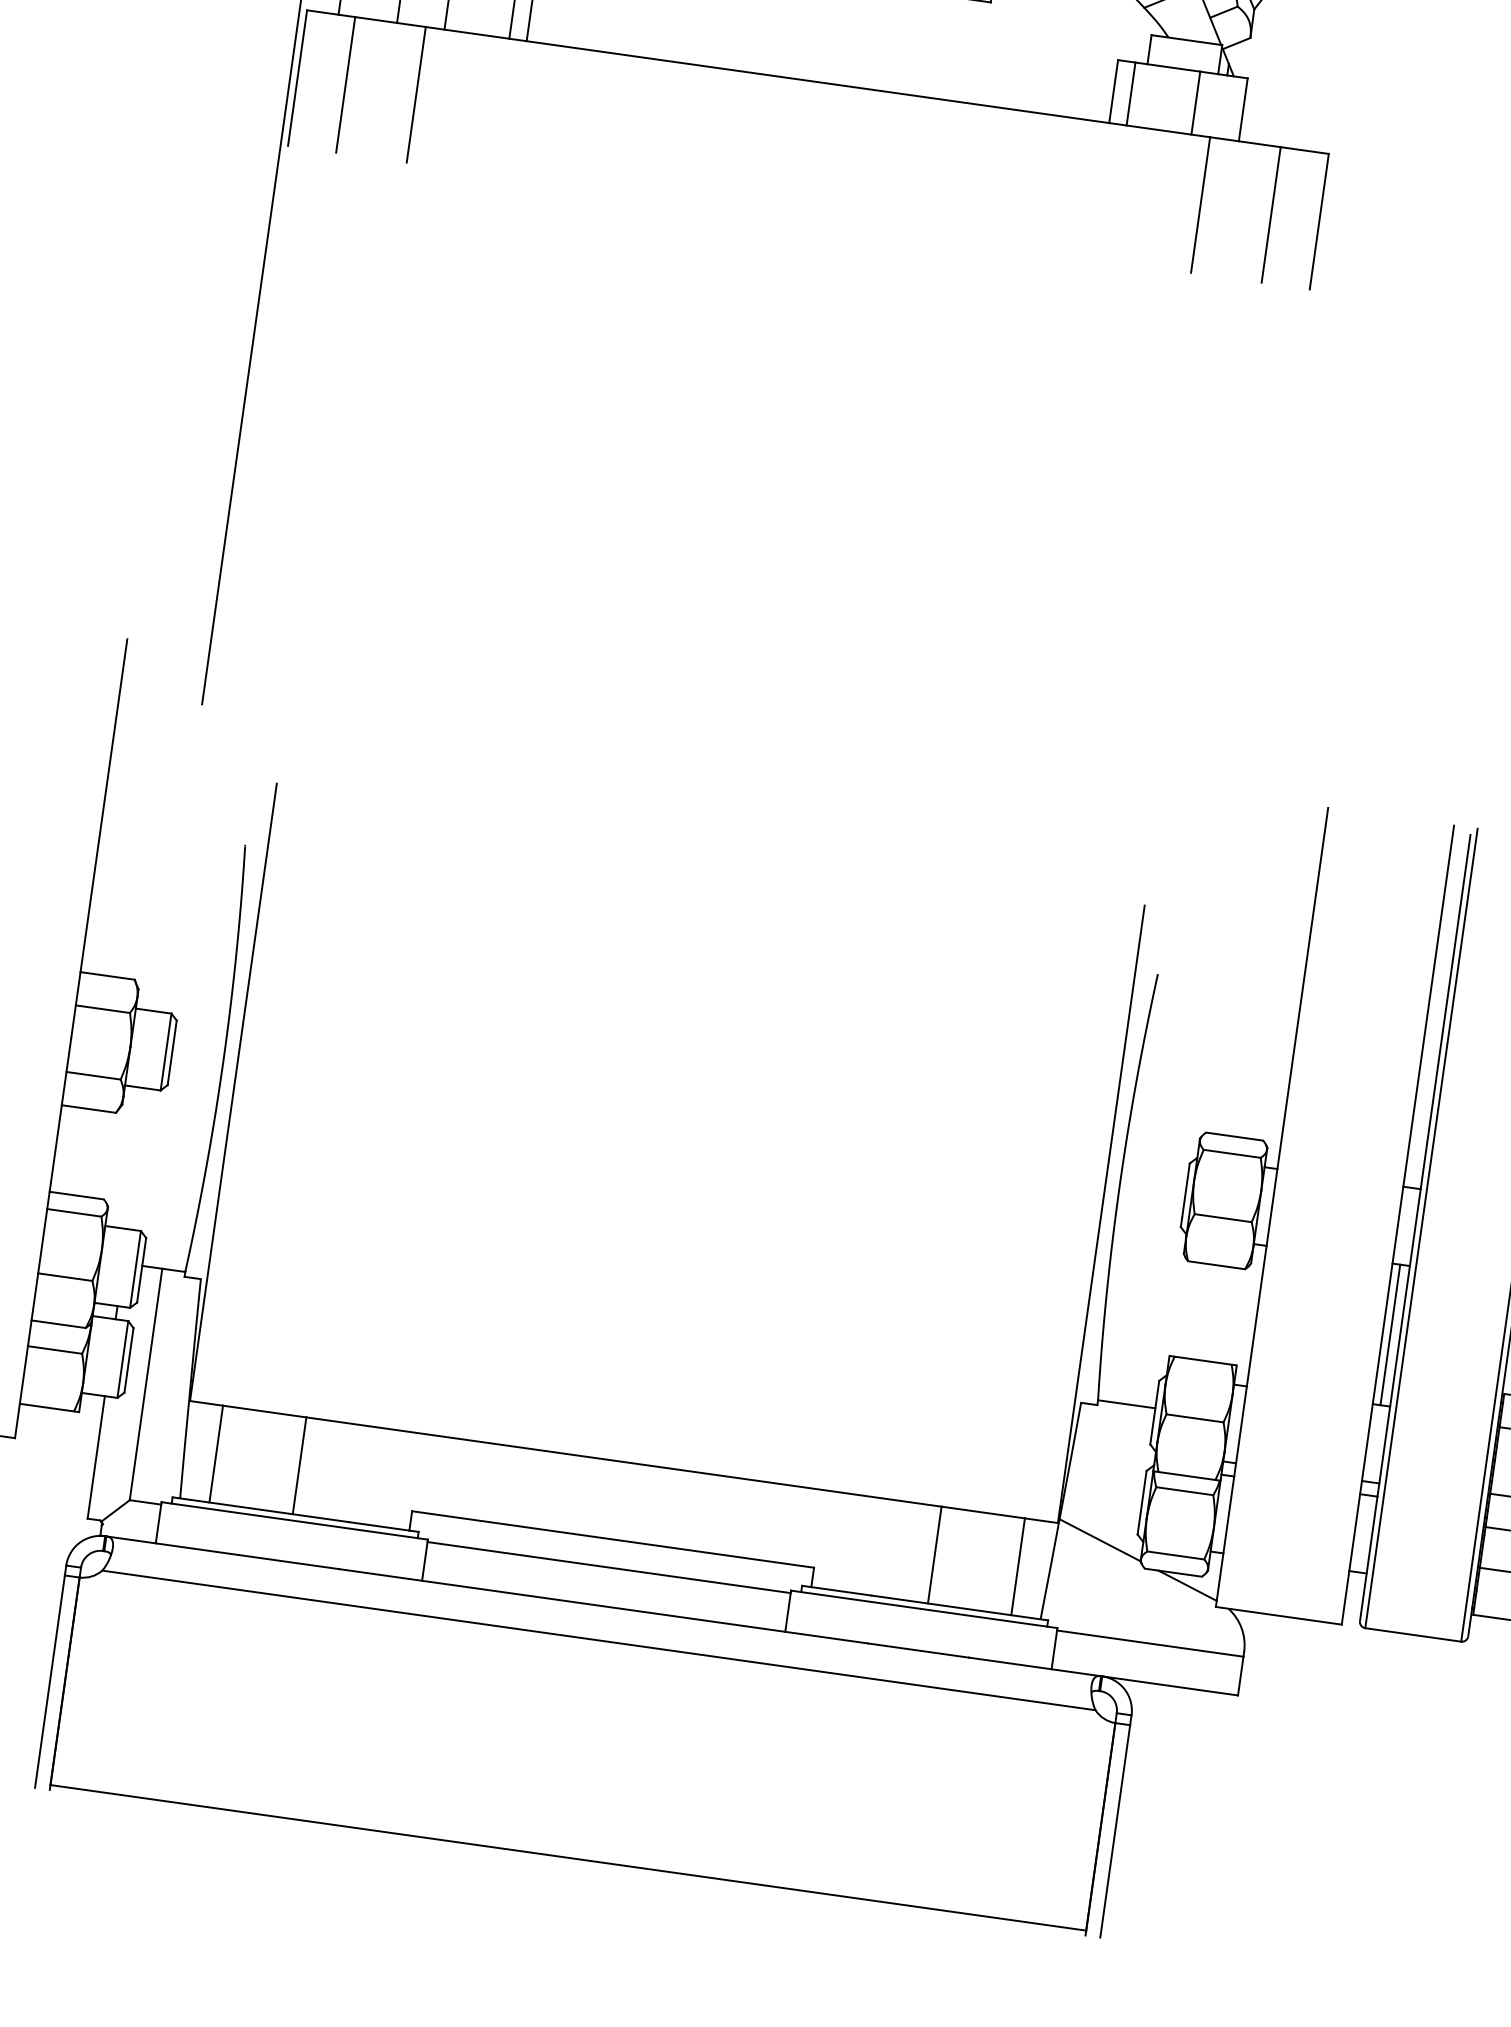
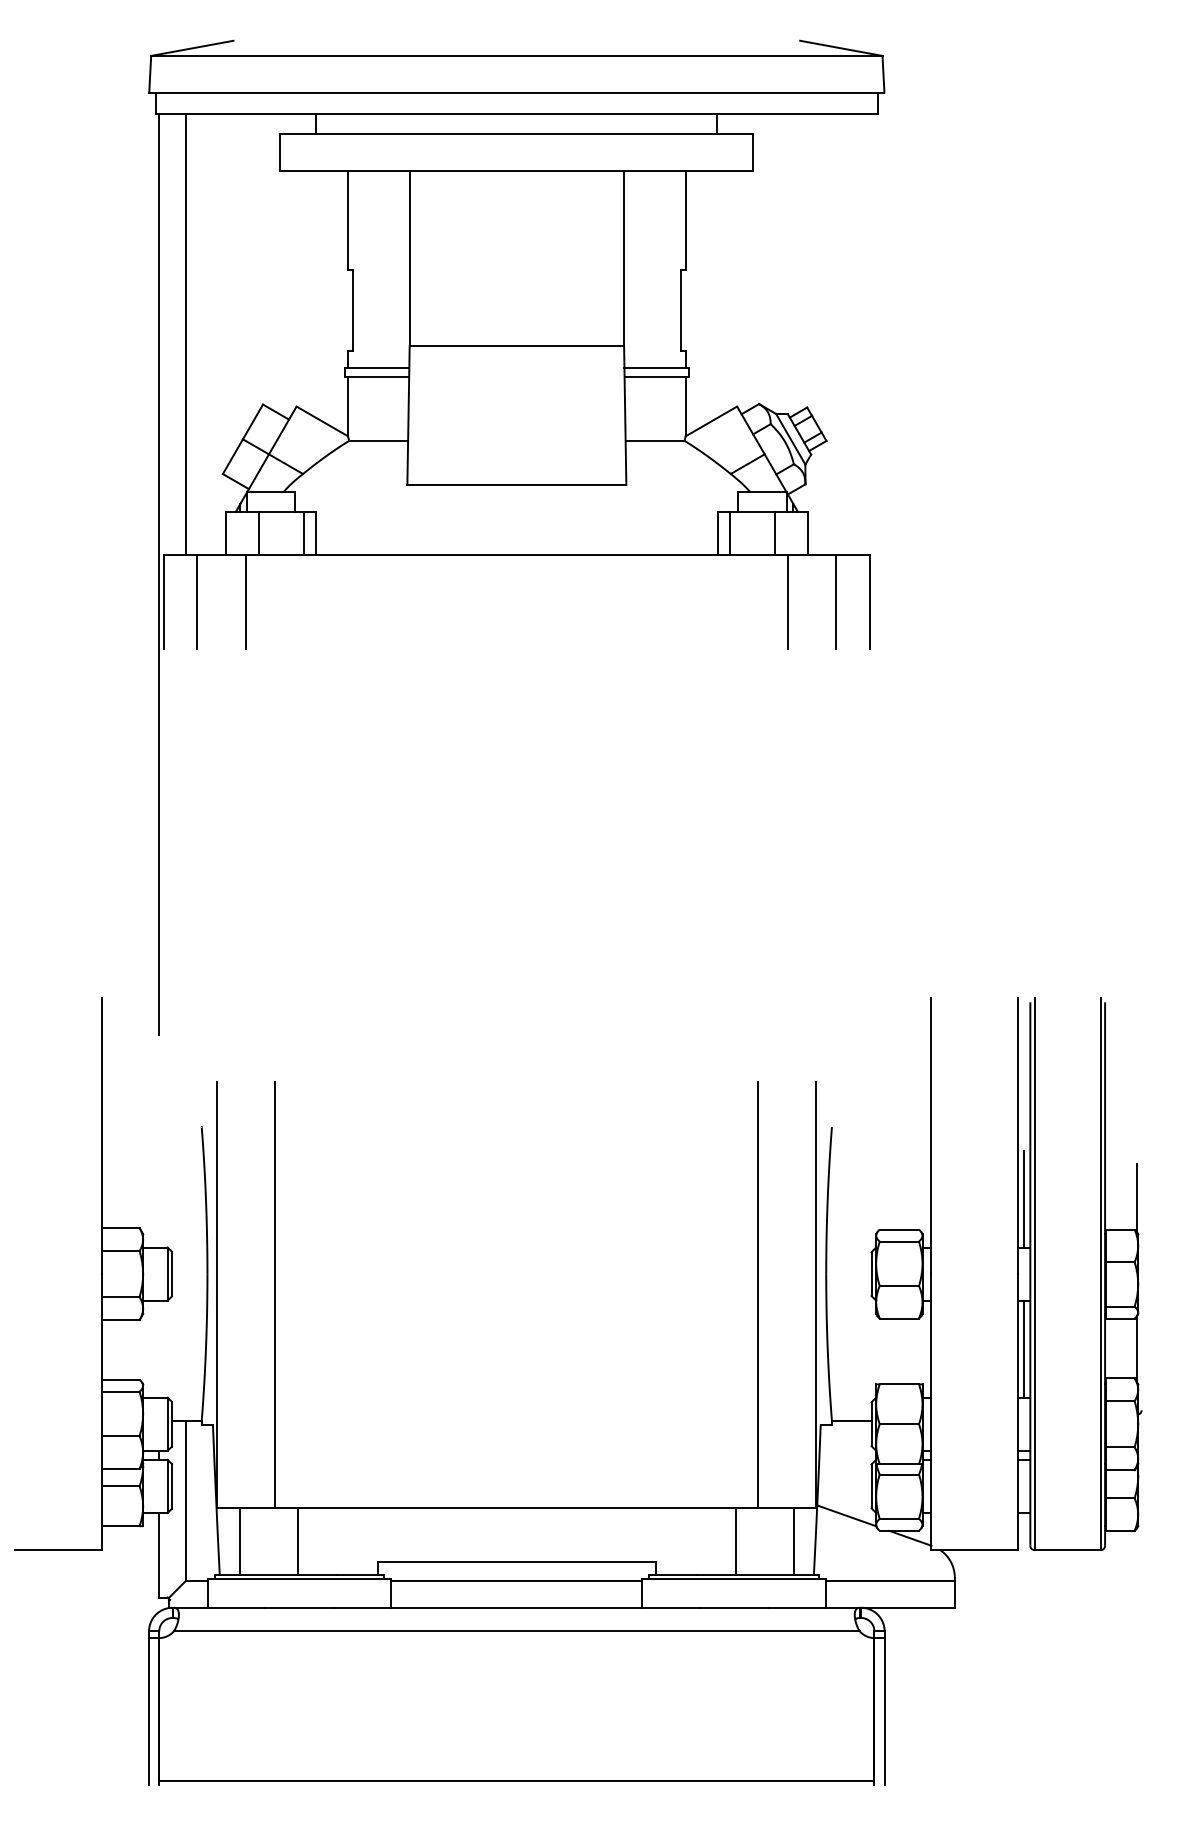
line: (317, 1103) -> (275, 1294), added
line: (1420, 1116) -> (1023, 1198), added
line: (1017, 1201) -> (758, 1294), added

